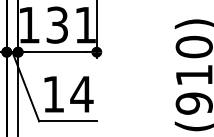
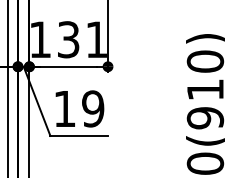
text: (81, 93) -> (92, 108), 14 -> 19

